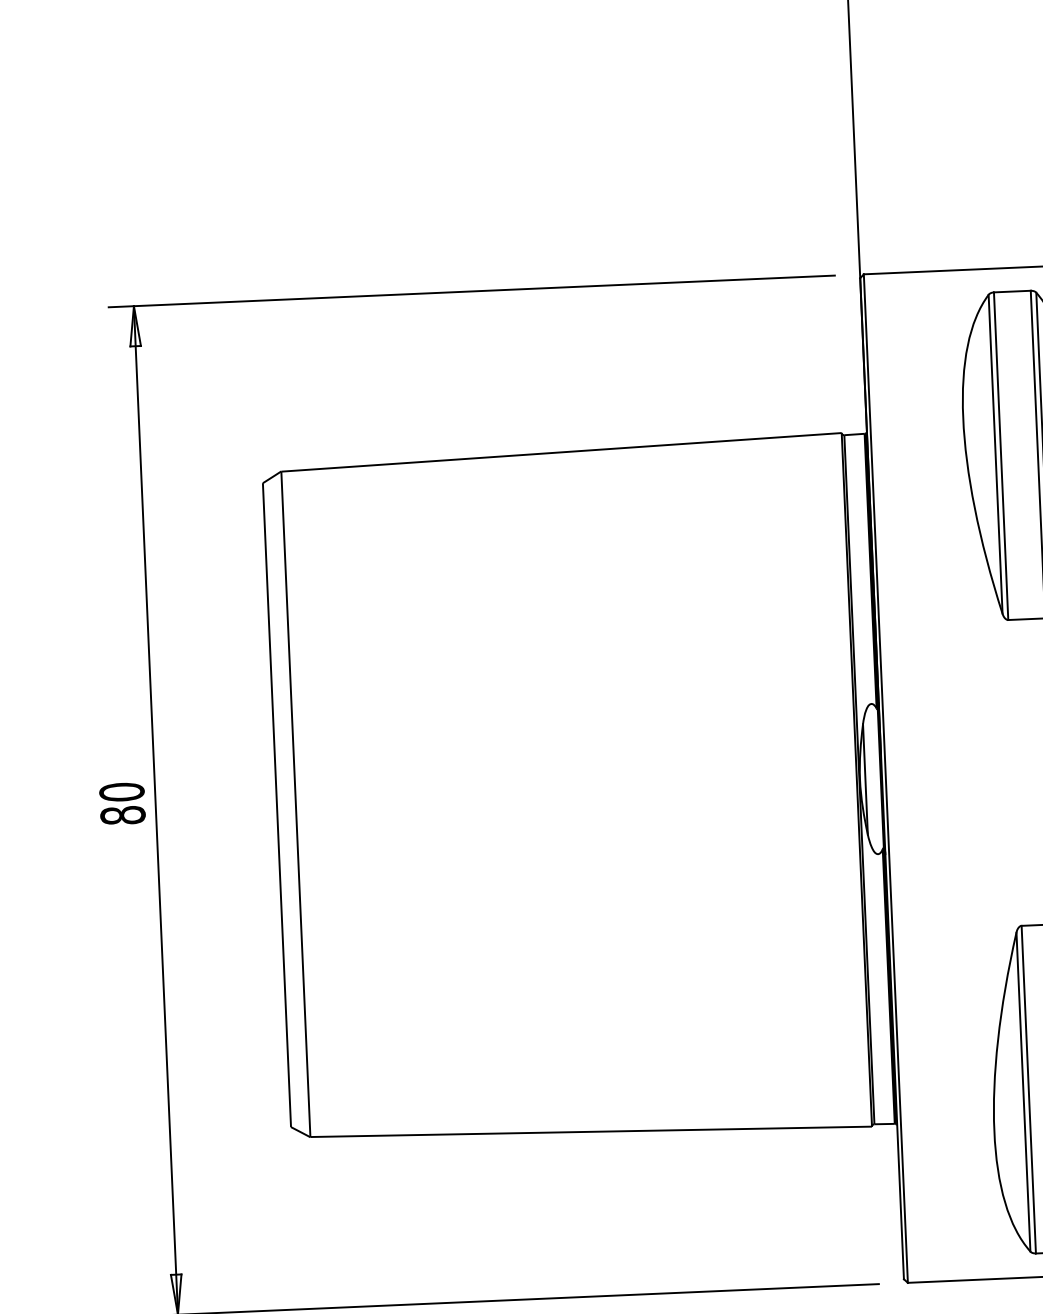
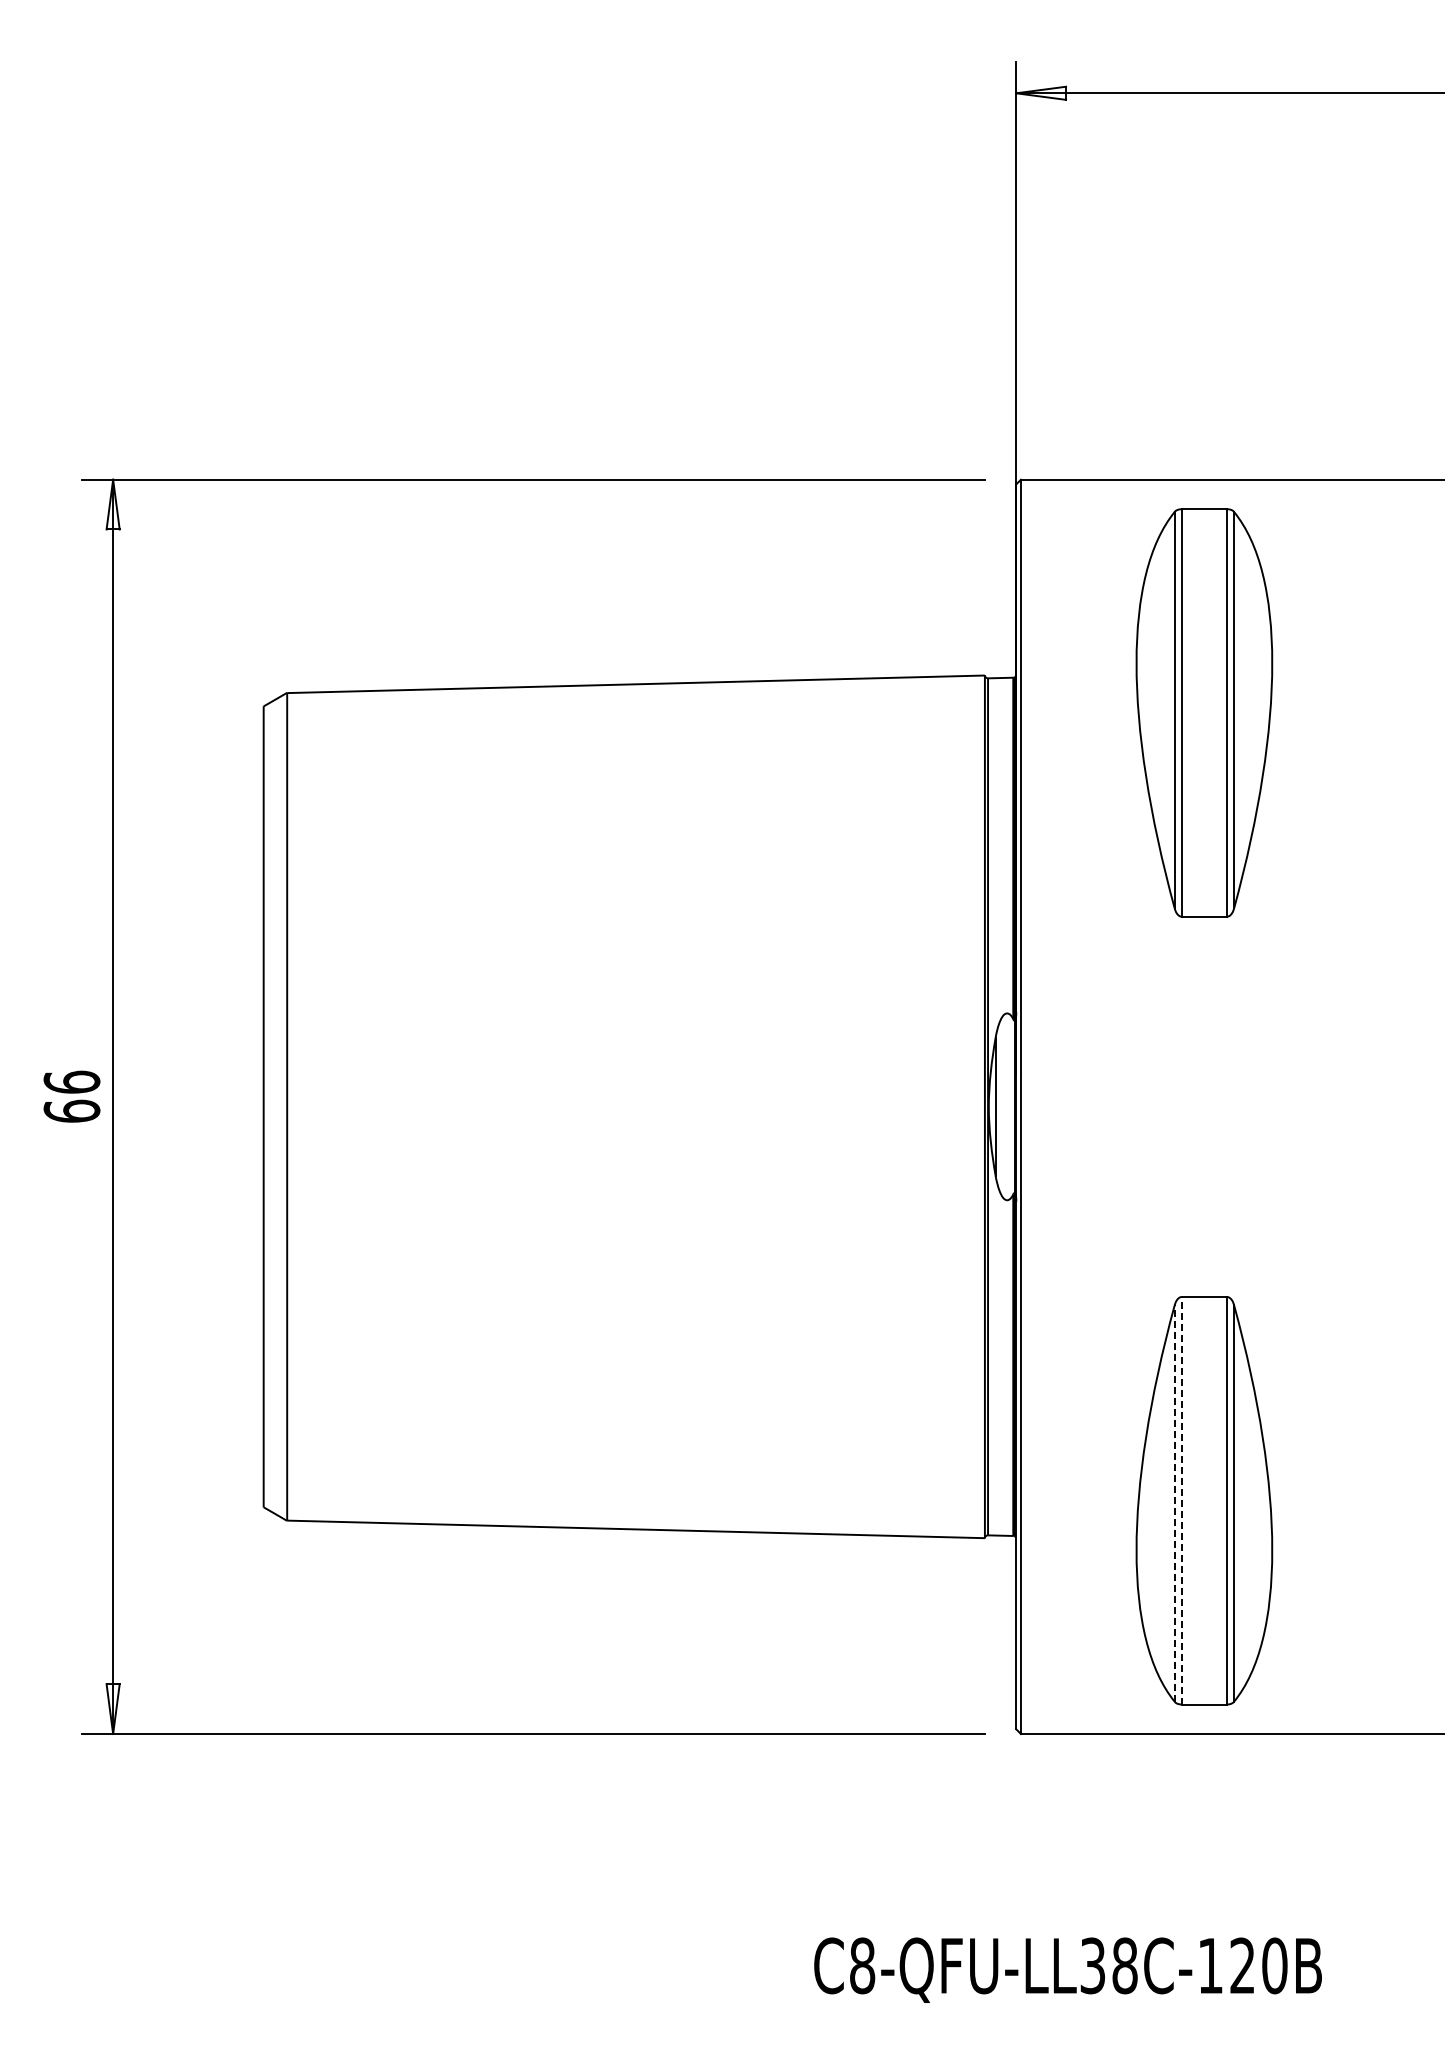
text: (122, 803) -> (71, 1096), 80 -> 66
line: (1028, 1089) -> (1181, 1500), solid -> dashed
line: (1023, 1092) -> (1174, 1503), solid -> dashed

